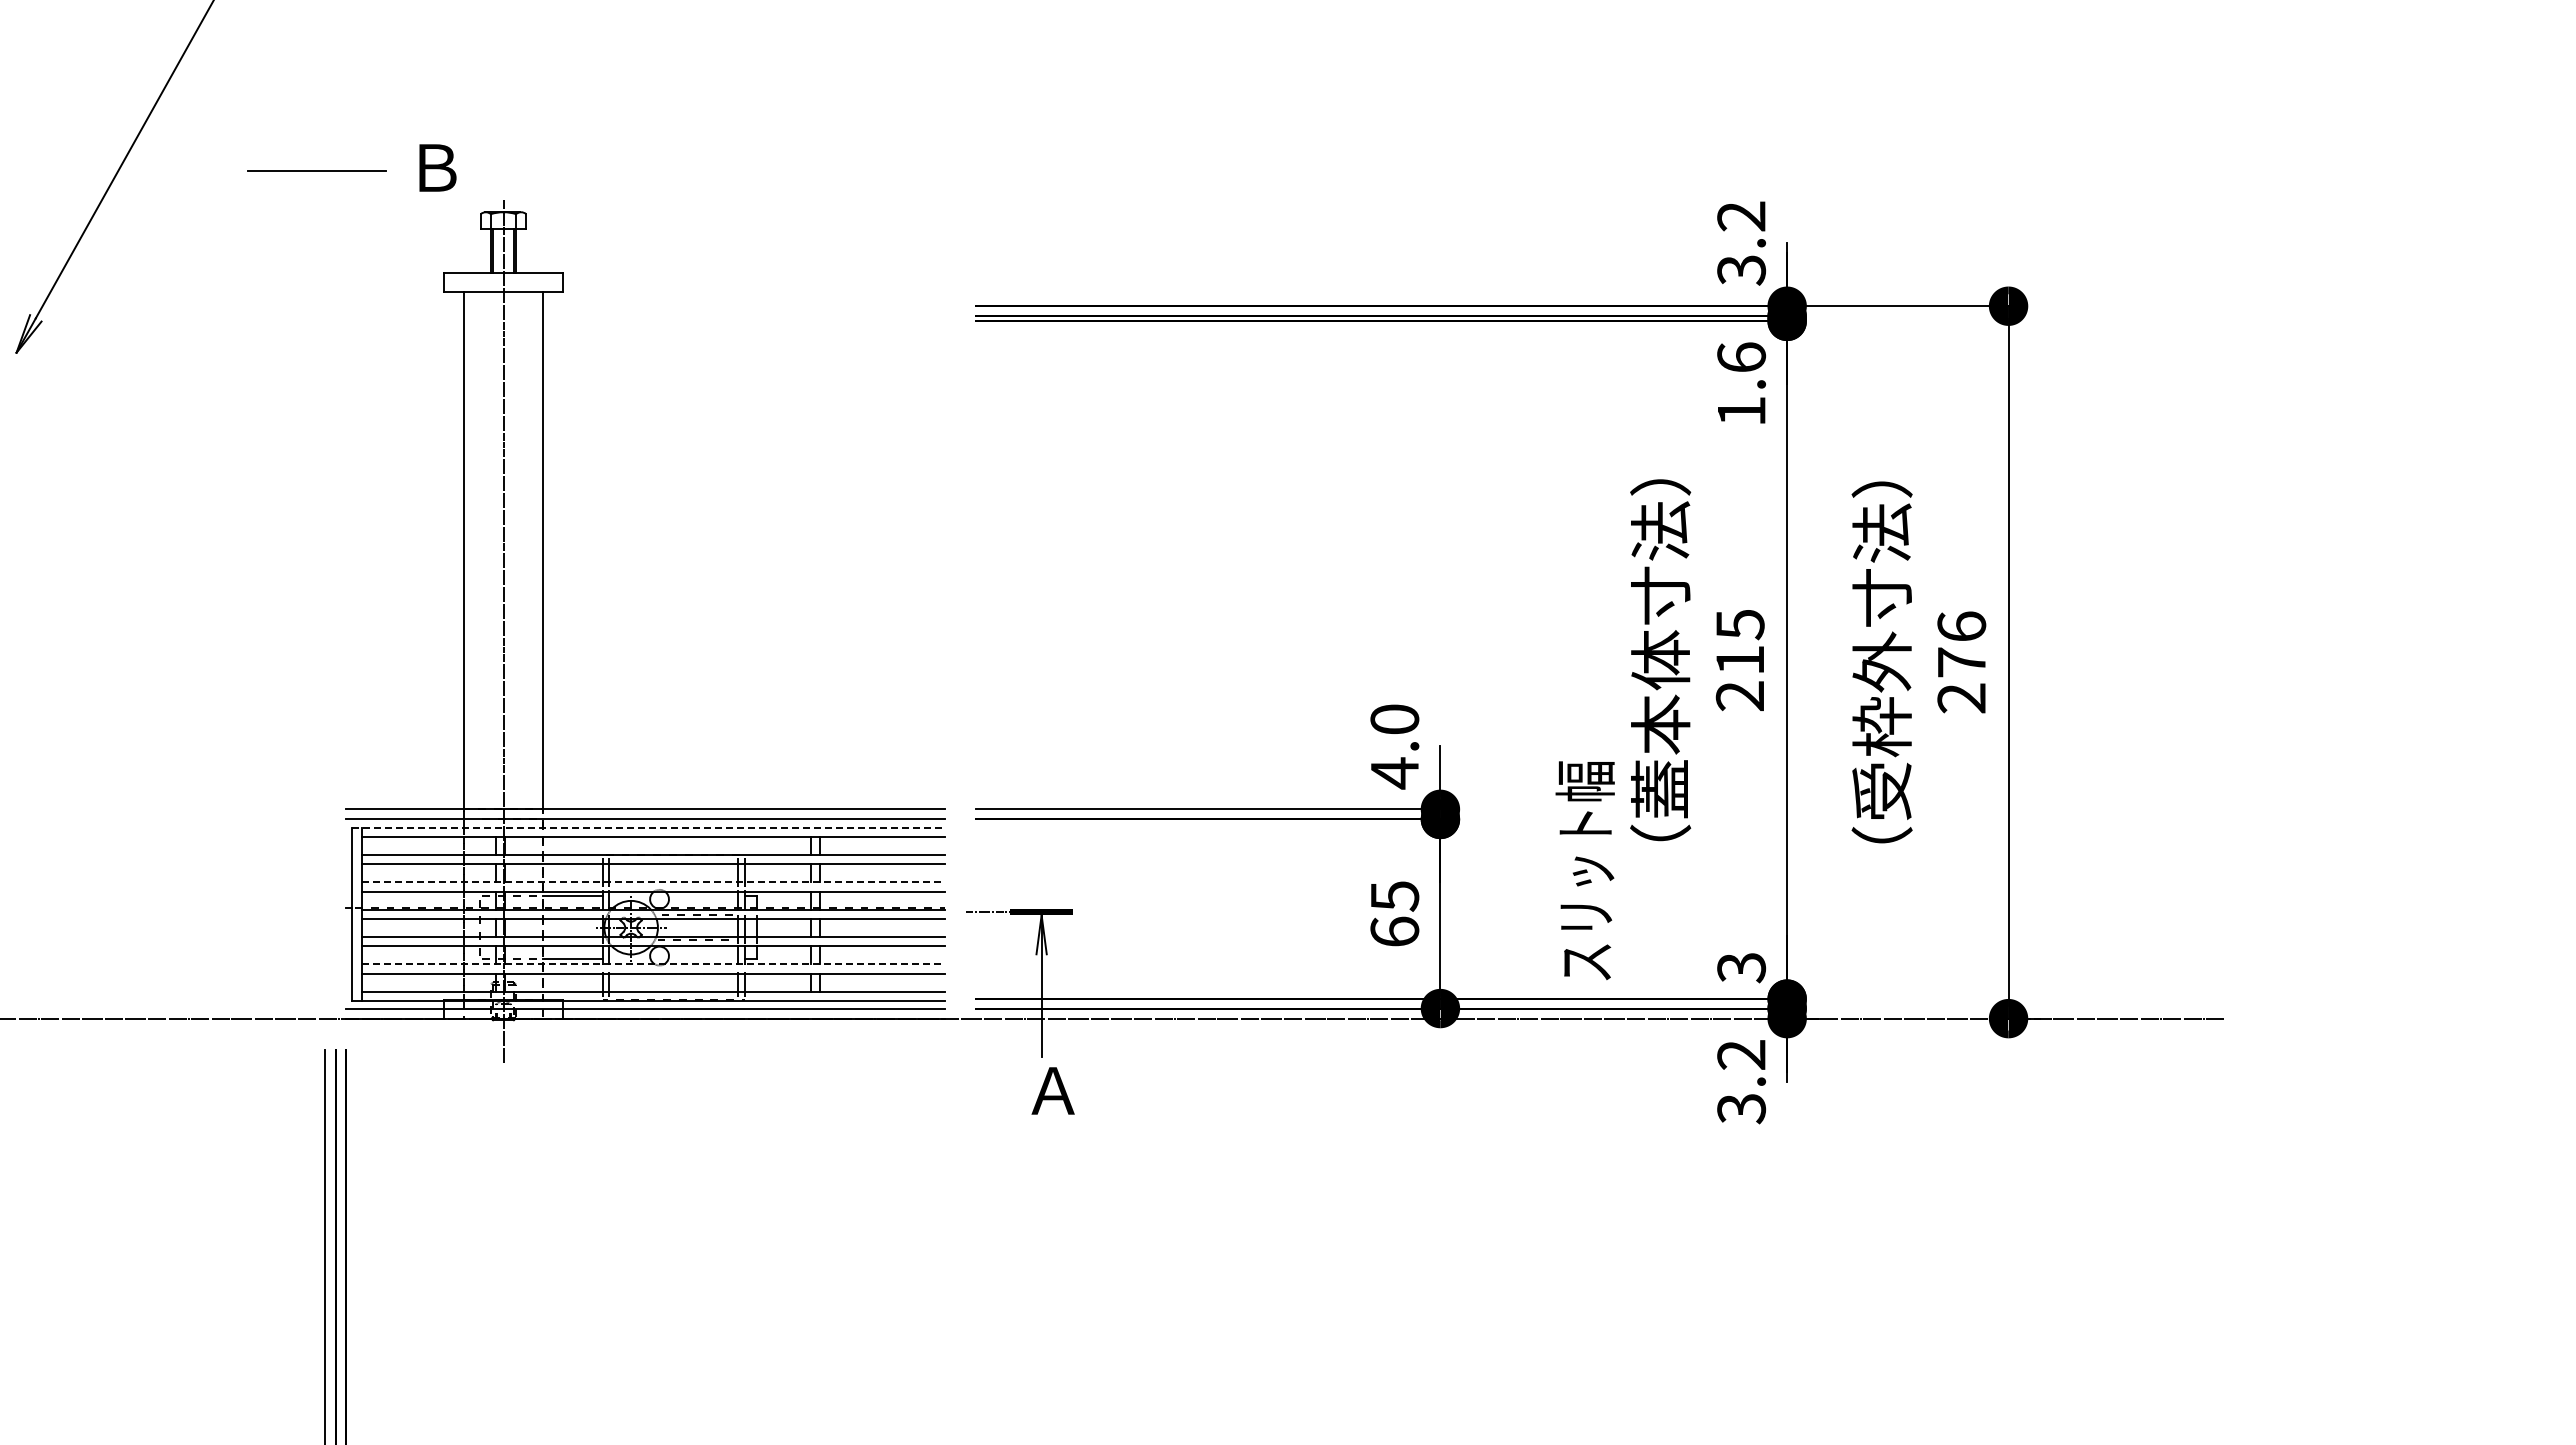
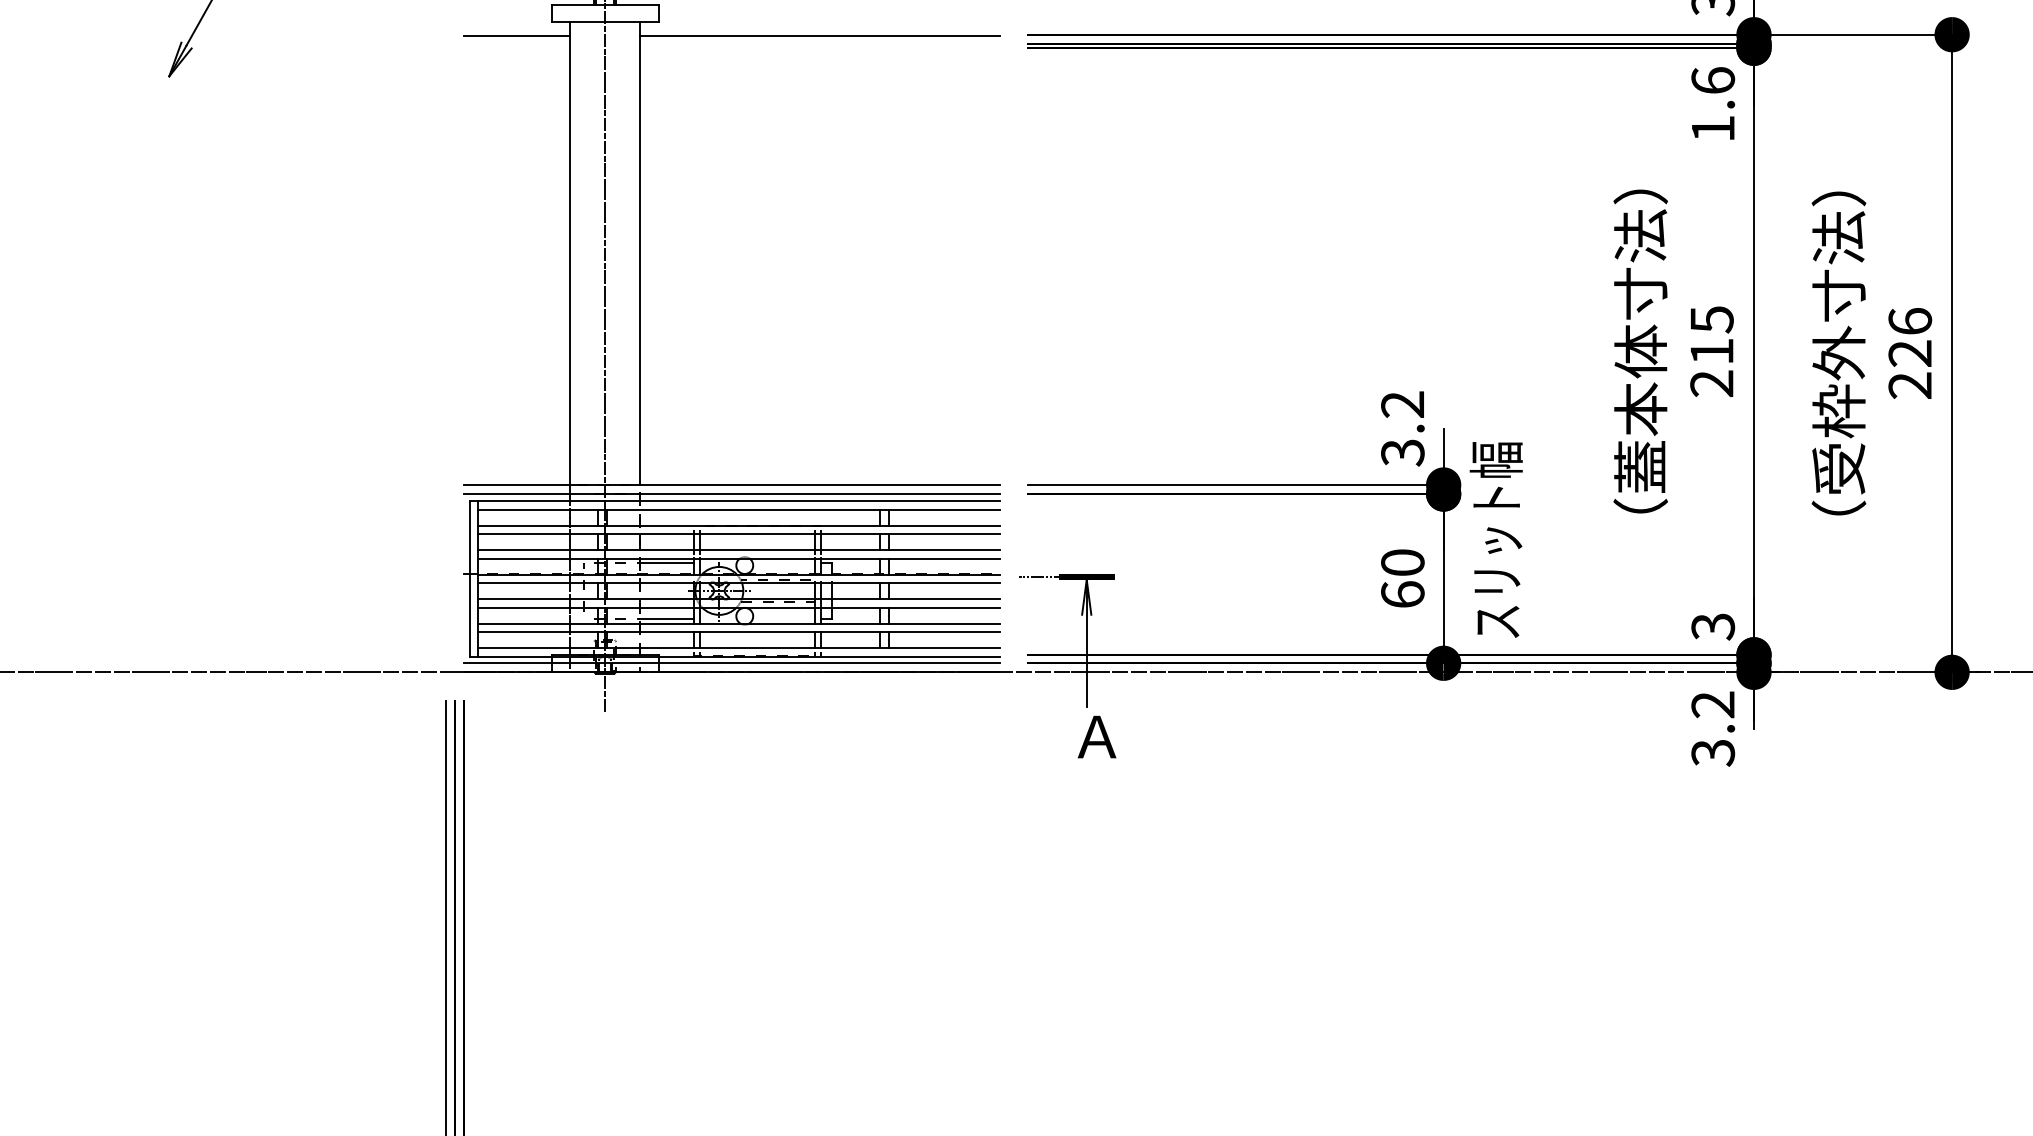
line: (404, 307) -> (516, 35), added
line: (743, 307) -> (819, 35), added
text: (1961, 662) -> (1910, 353), 276 -> 226
text: (1394, 746) -> (1402, 428), 4.0 -> 3.2
line: (649, 827) -> (735, 501), dashed -> solid
text: (1584, 870) -> (1495, 539), moved
line: (653, 882) -> (739, 550), dashed -> solid
text: (1394, 896) -> (1402, 563), 65 -> 60
line: (653, 964) -> (739, 623), dashed -> solid

